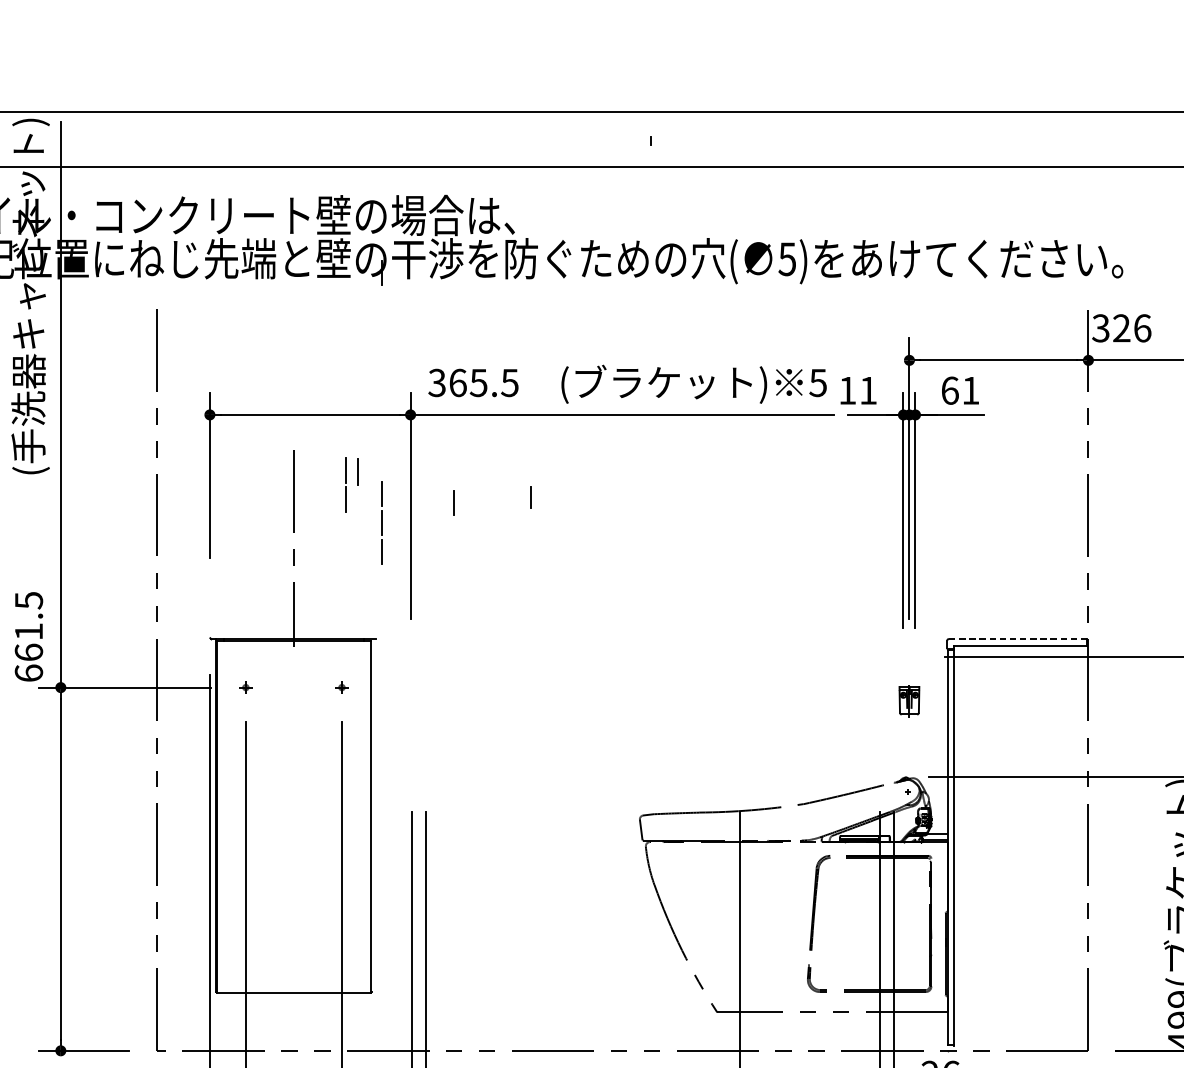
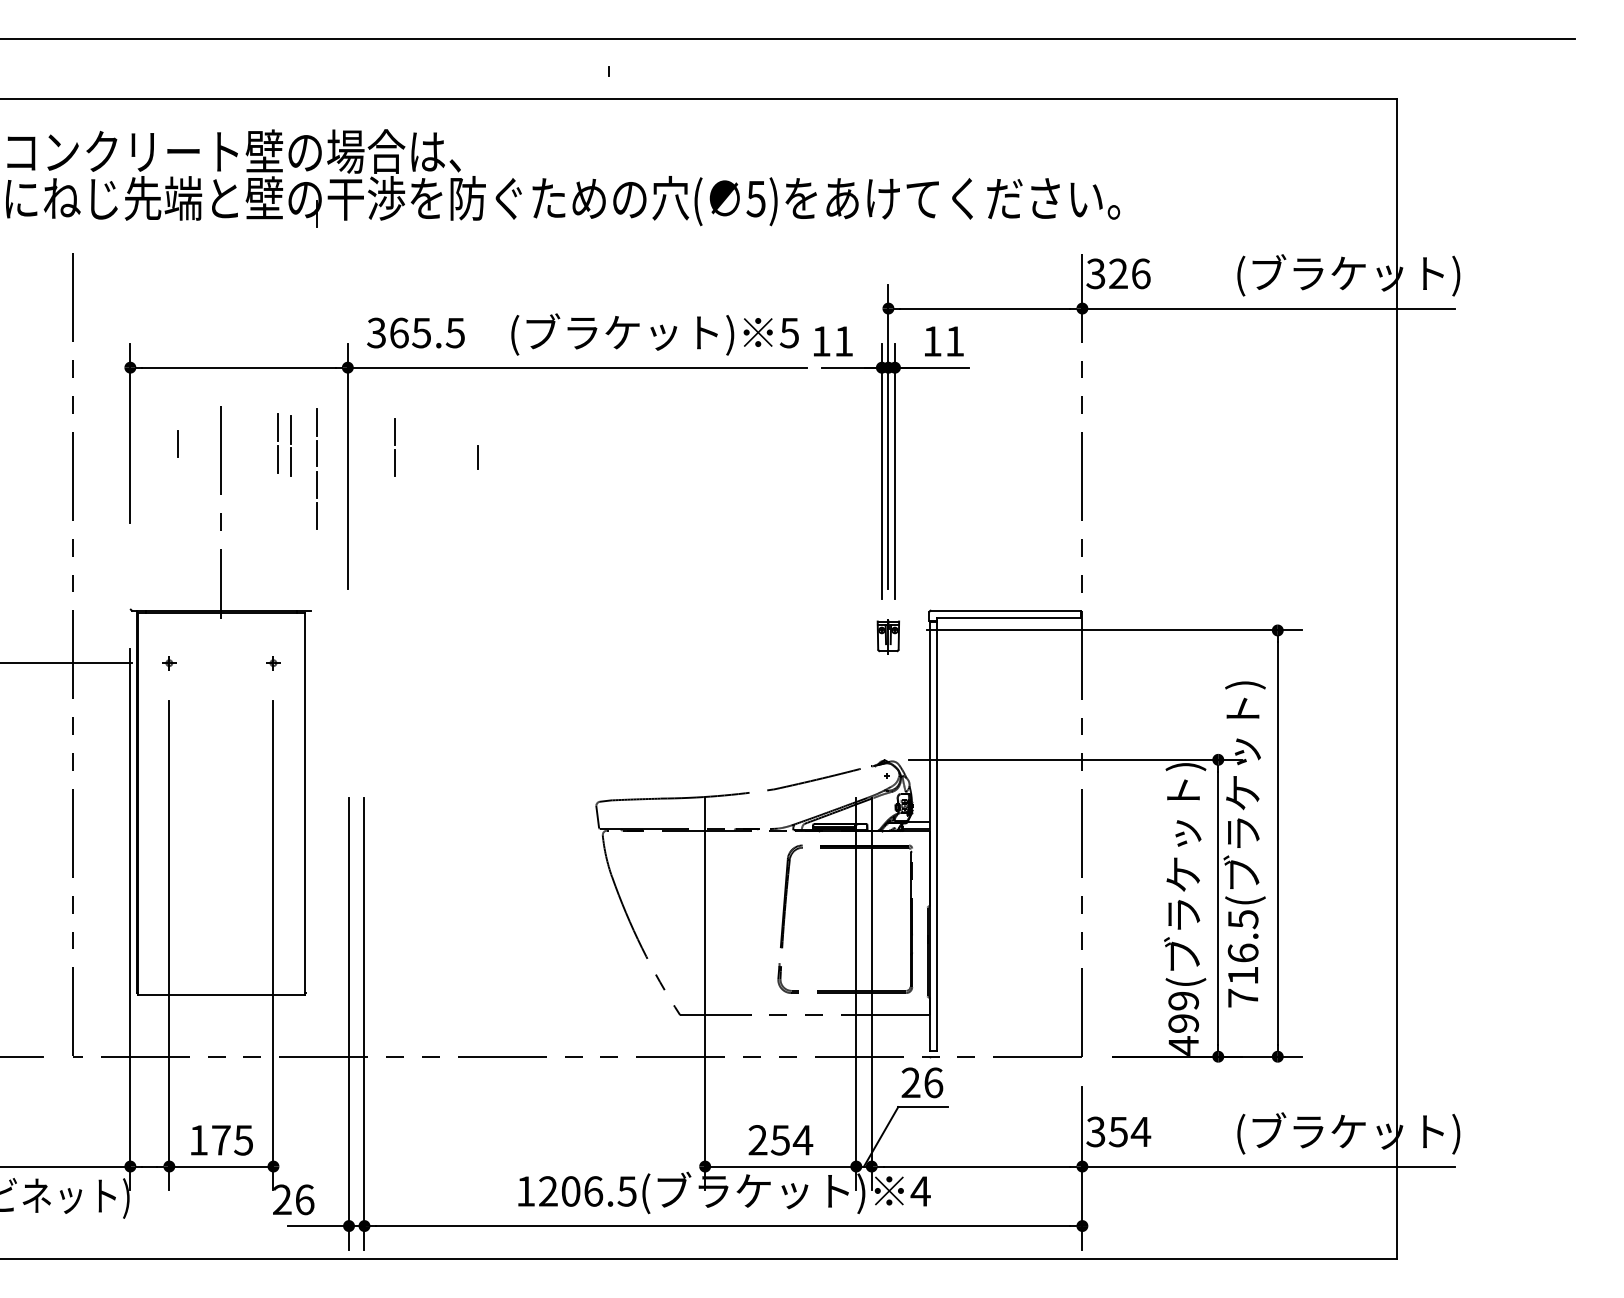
text: (950, 390) -> (932, 341), 61 -> 11
line: (382, 465) -> (317, 422), added
line: (454, 473) -> (395, 431), added
line: (253, 484) -> (177, 443), added
line: (358, 501) -> (291, 461), added
line: (1018, 638) -> (1006, 610), dashed -> solid
part: (908, 700) -> (887, 636), moved

